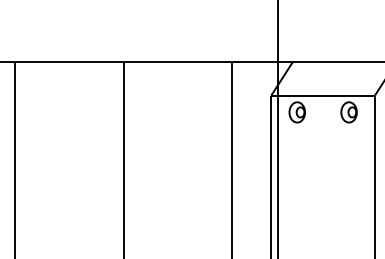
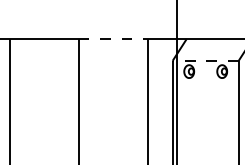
line: (178, 61) -> (113, 39), solid -> dashed
line: (322, 94) -> (205, 60), solid -> dashed

